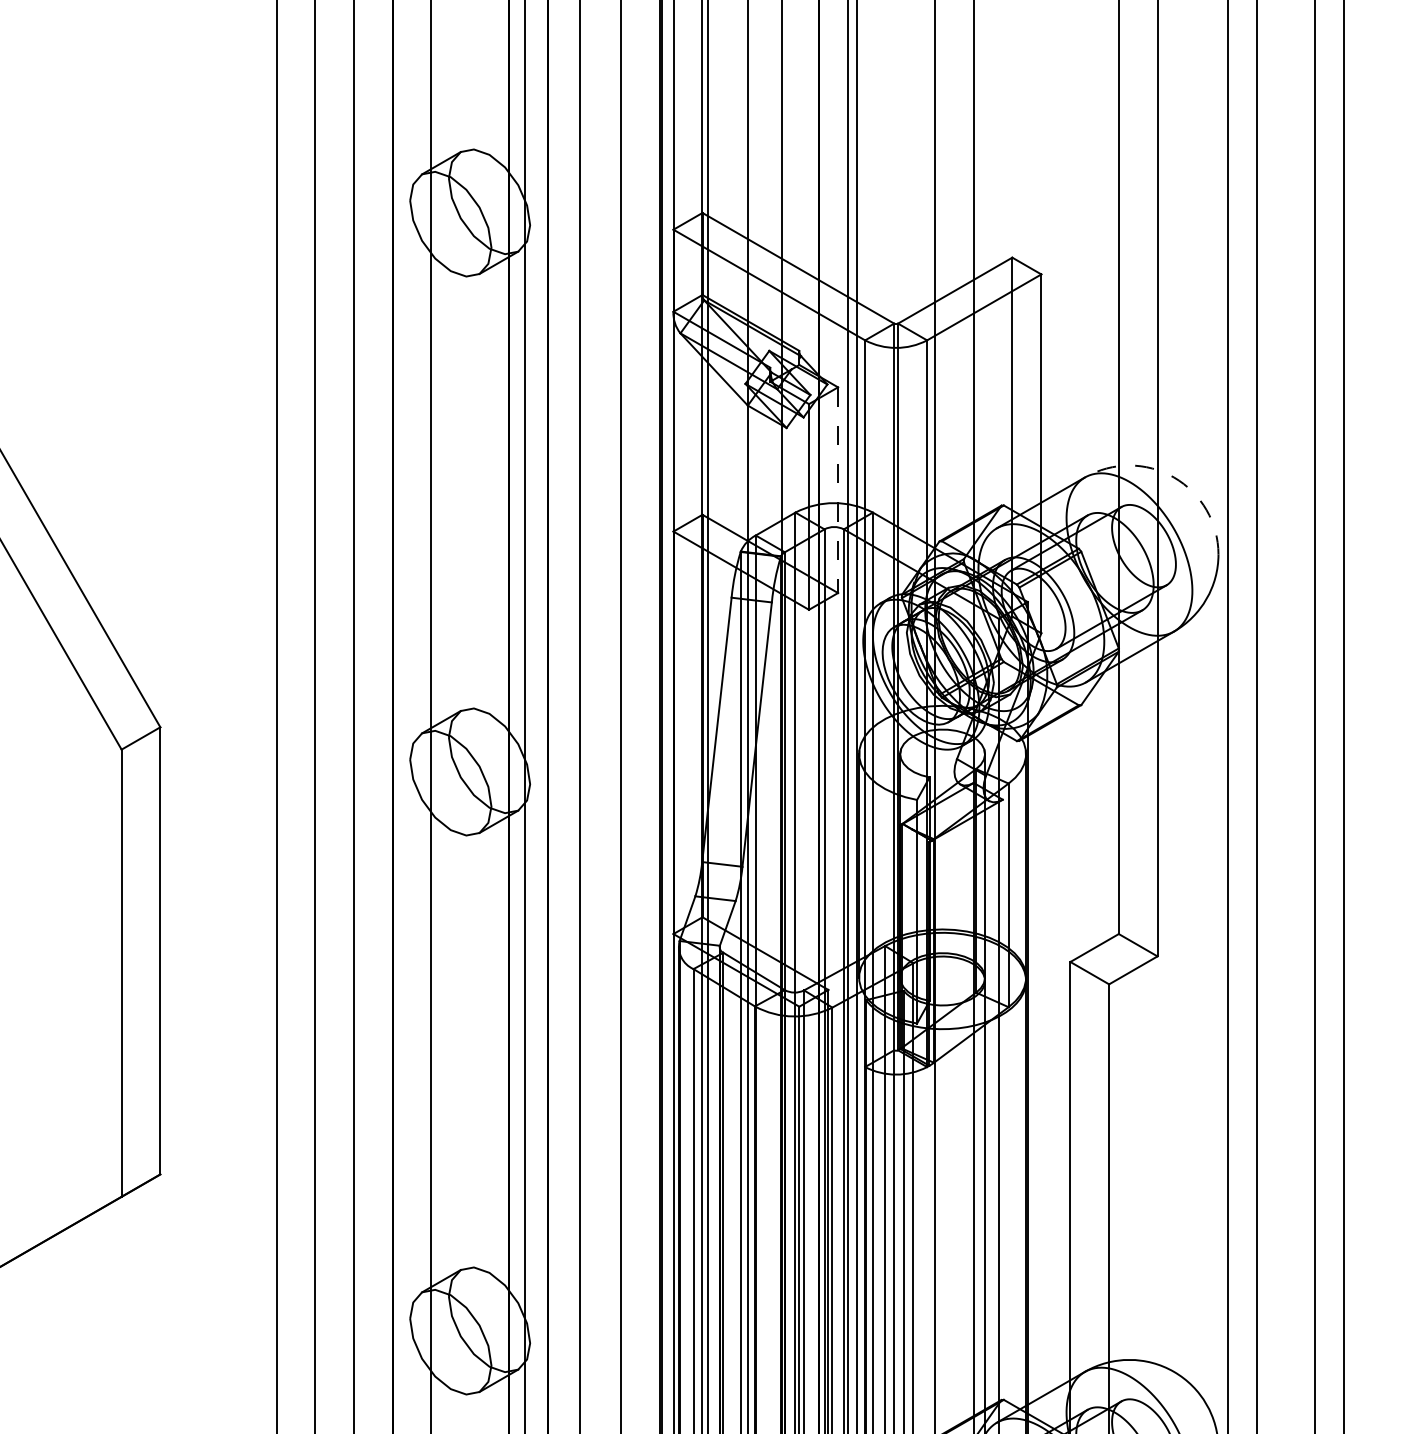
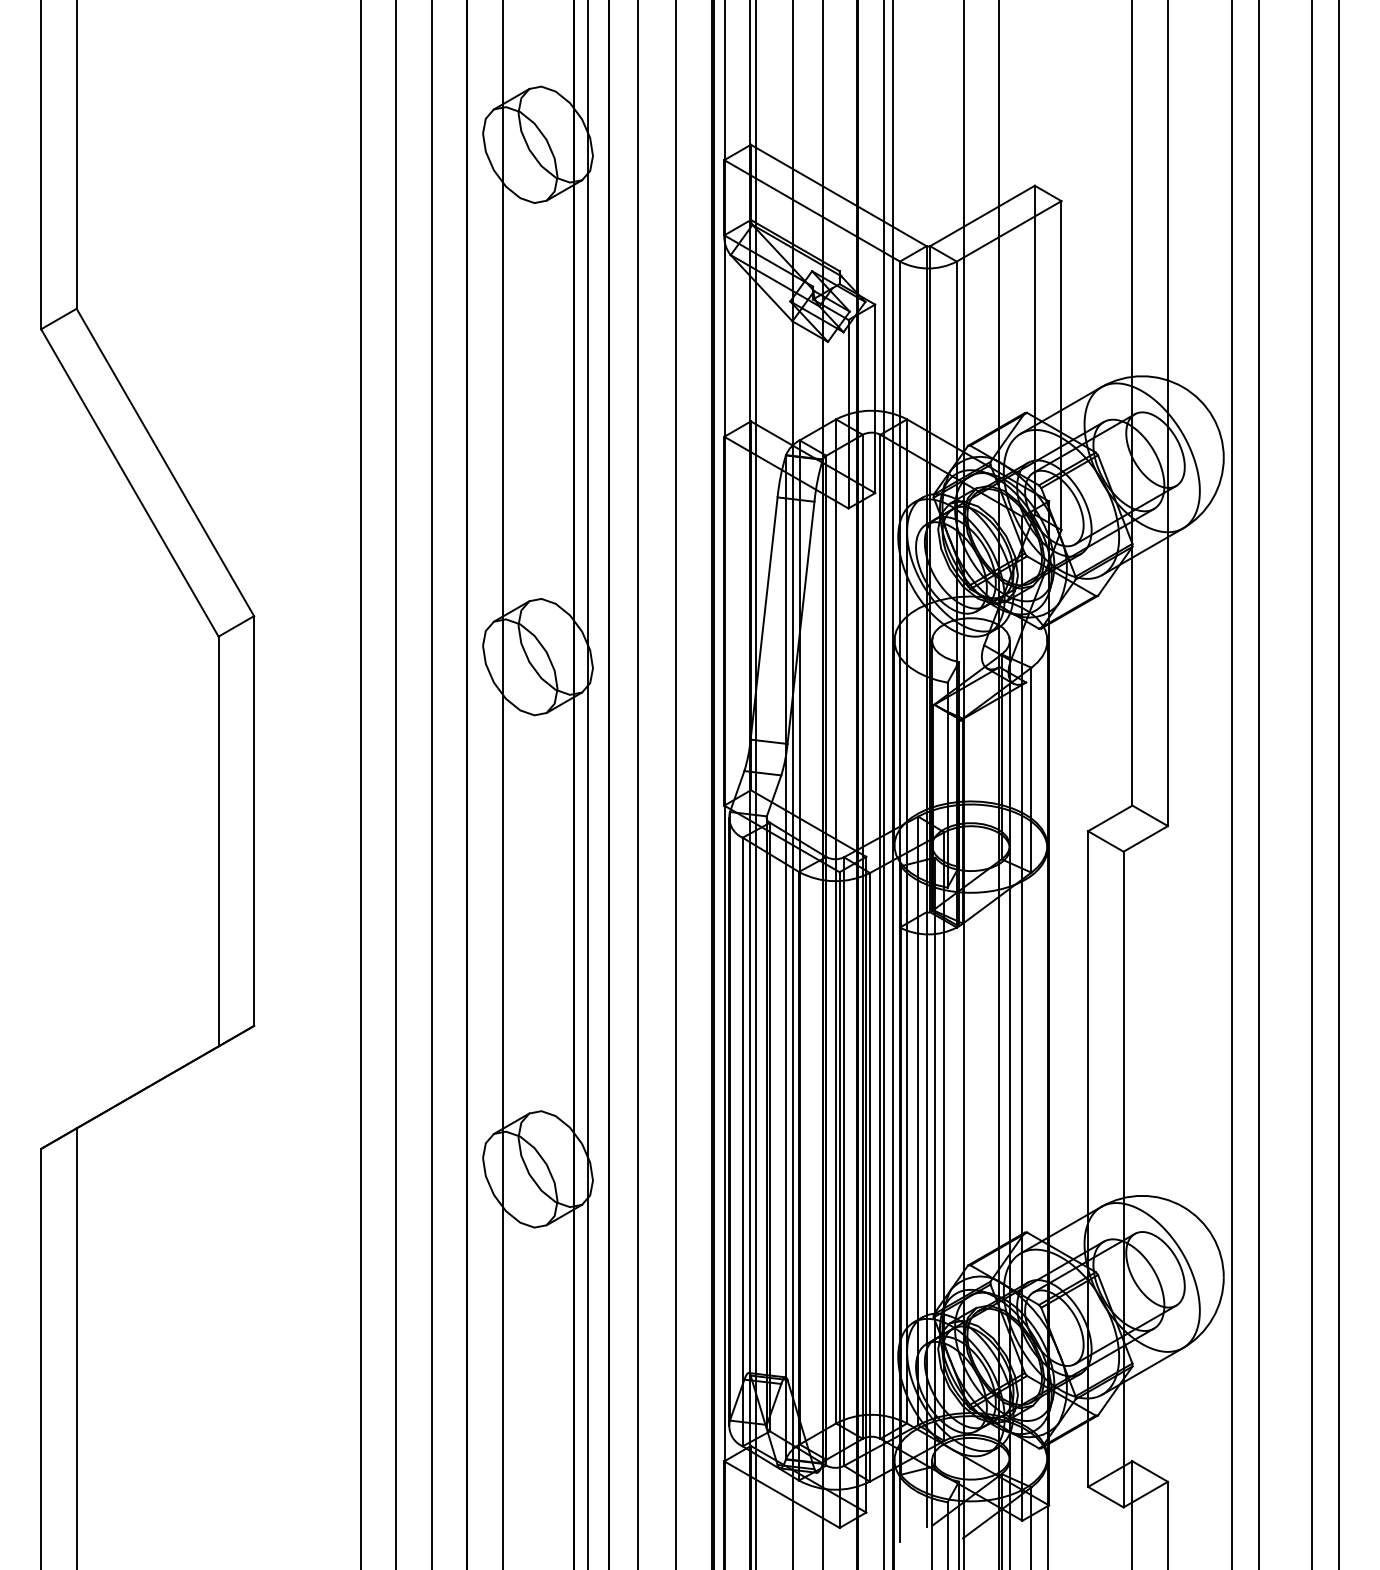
arc: (1174, 477) -> (1183, 387), dashed -> solid
line: (838, 490) -> (875, 399), dashed -> solid

